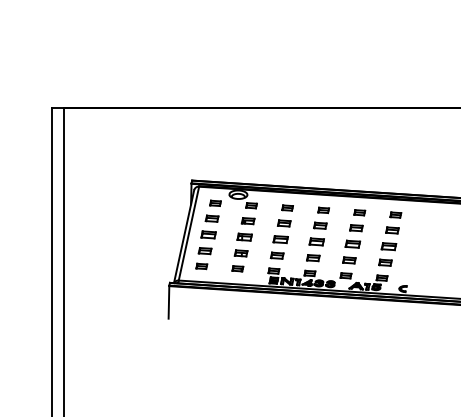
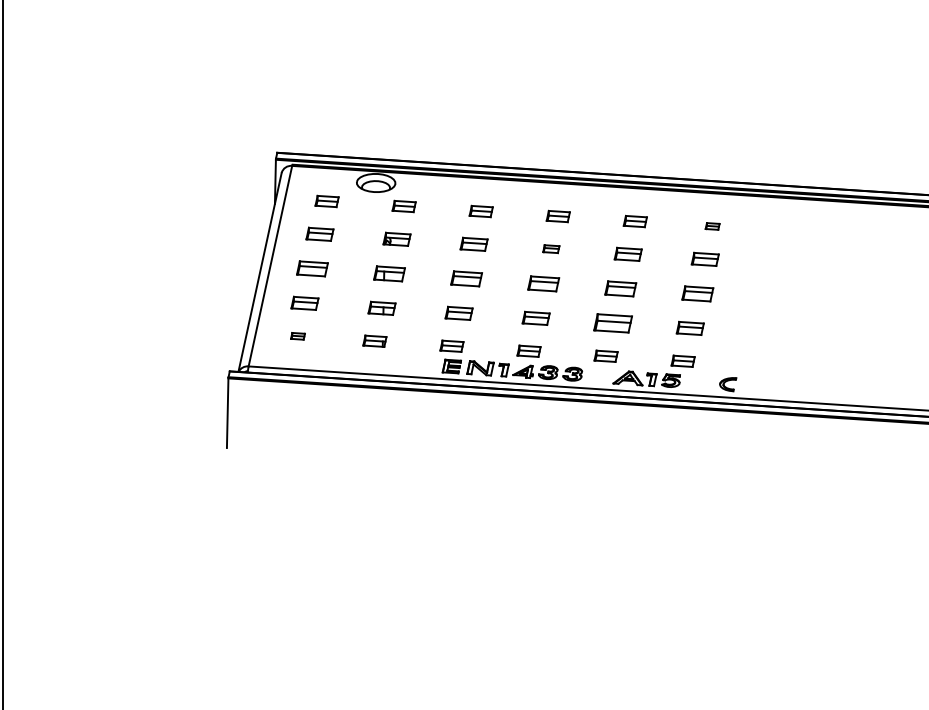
part: (395, 214) -> (711, 225), size x0.6
part: (320, 225) -> (551, 248), size x0.6
part: (349, 260) -> (613, 323), size x1.4
part: (201, 266) -> (297, 336), size x0.6

